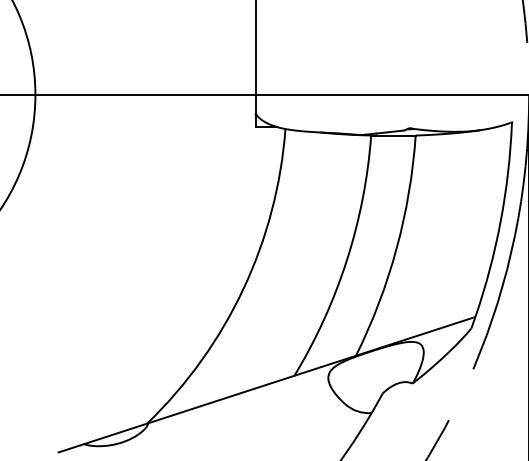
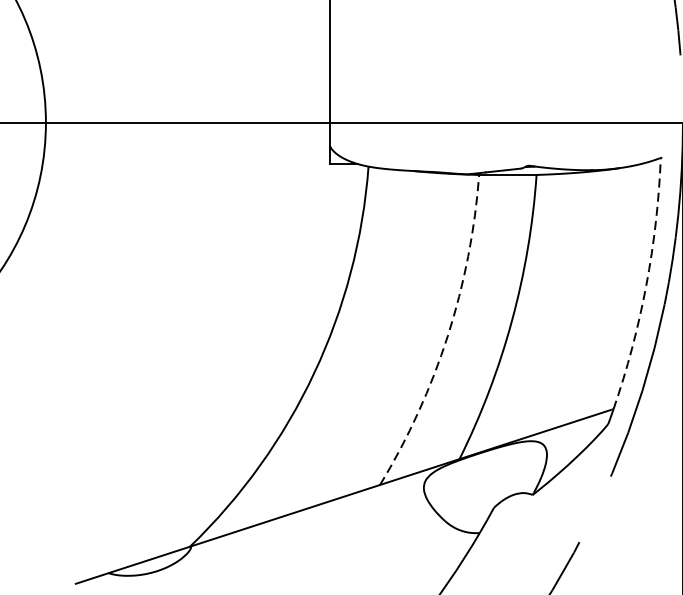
arc: (500, 221) -> (645, 285), solid -> dashed
arc: (346, 260) -> (447, 336), solid -> dashed

